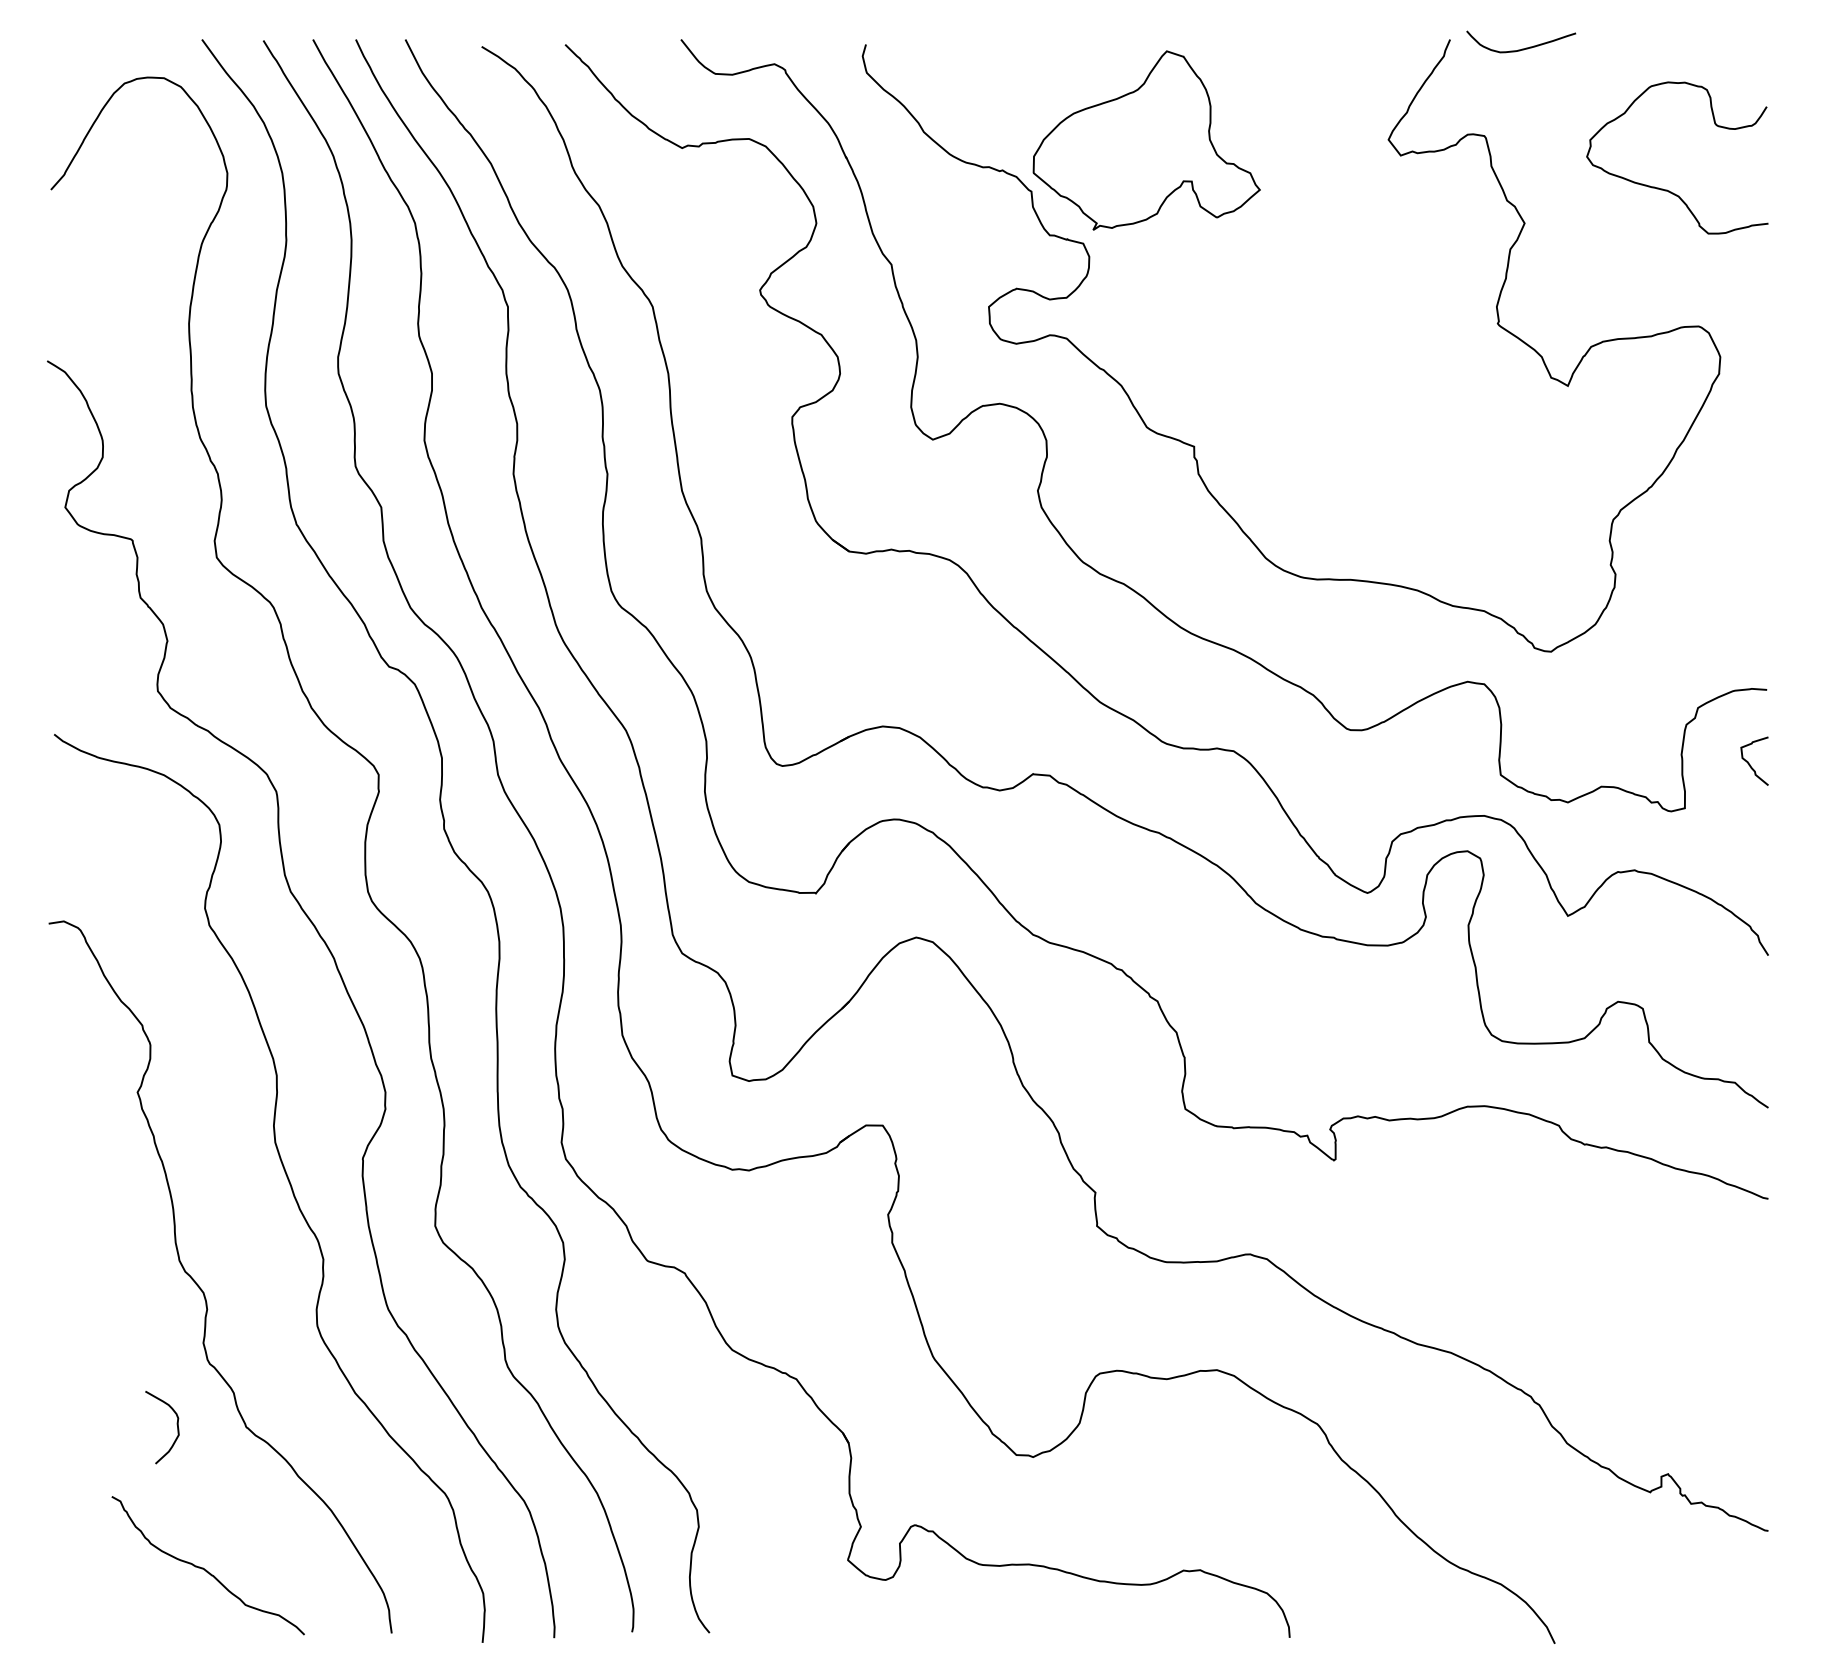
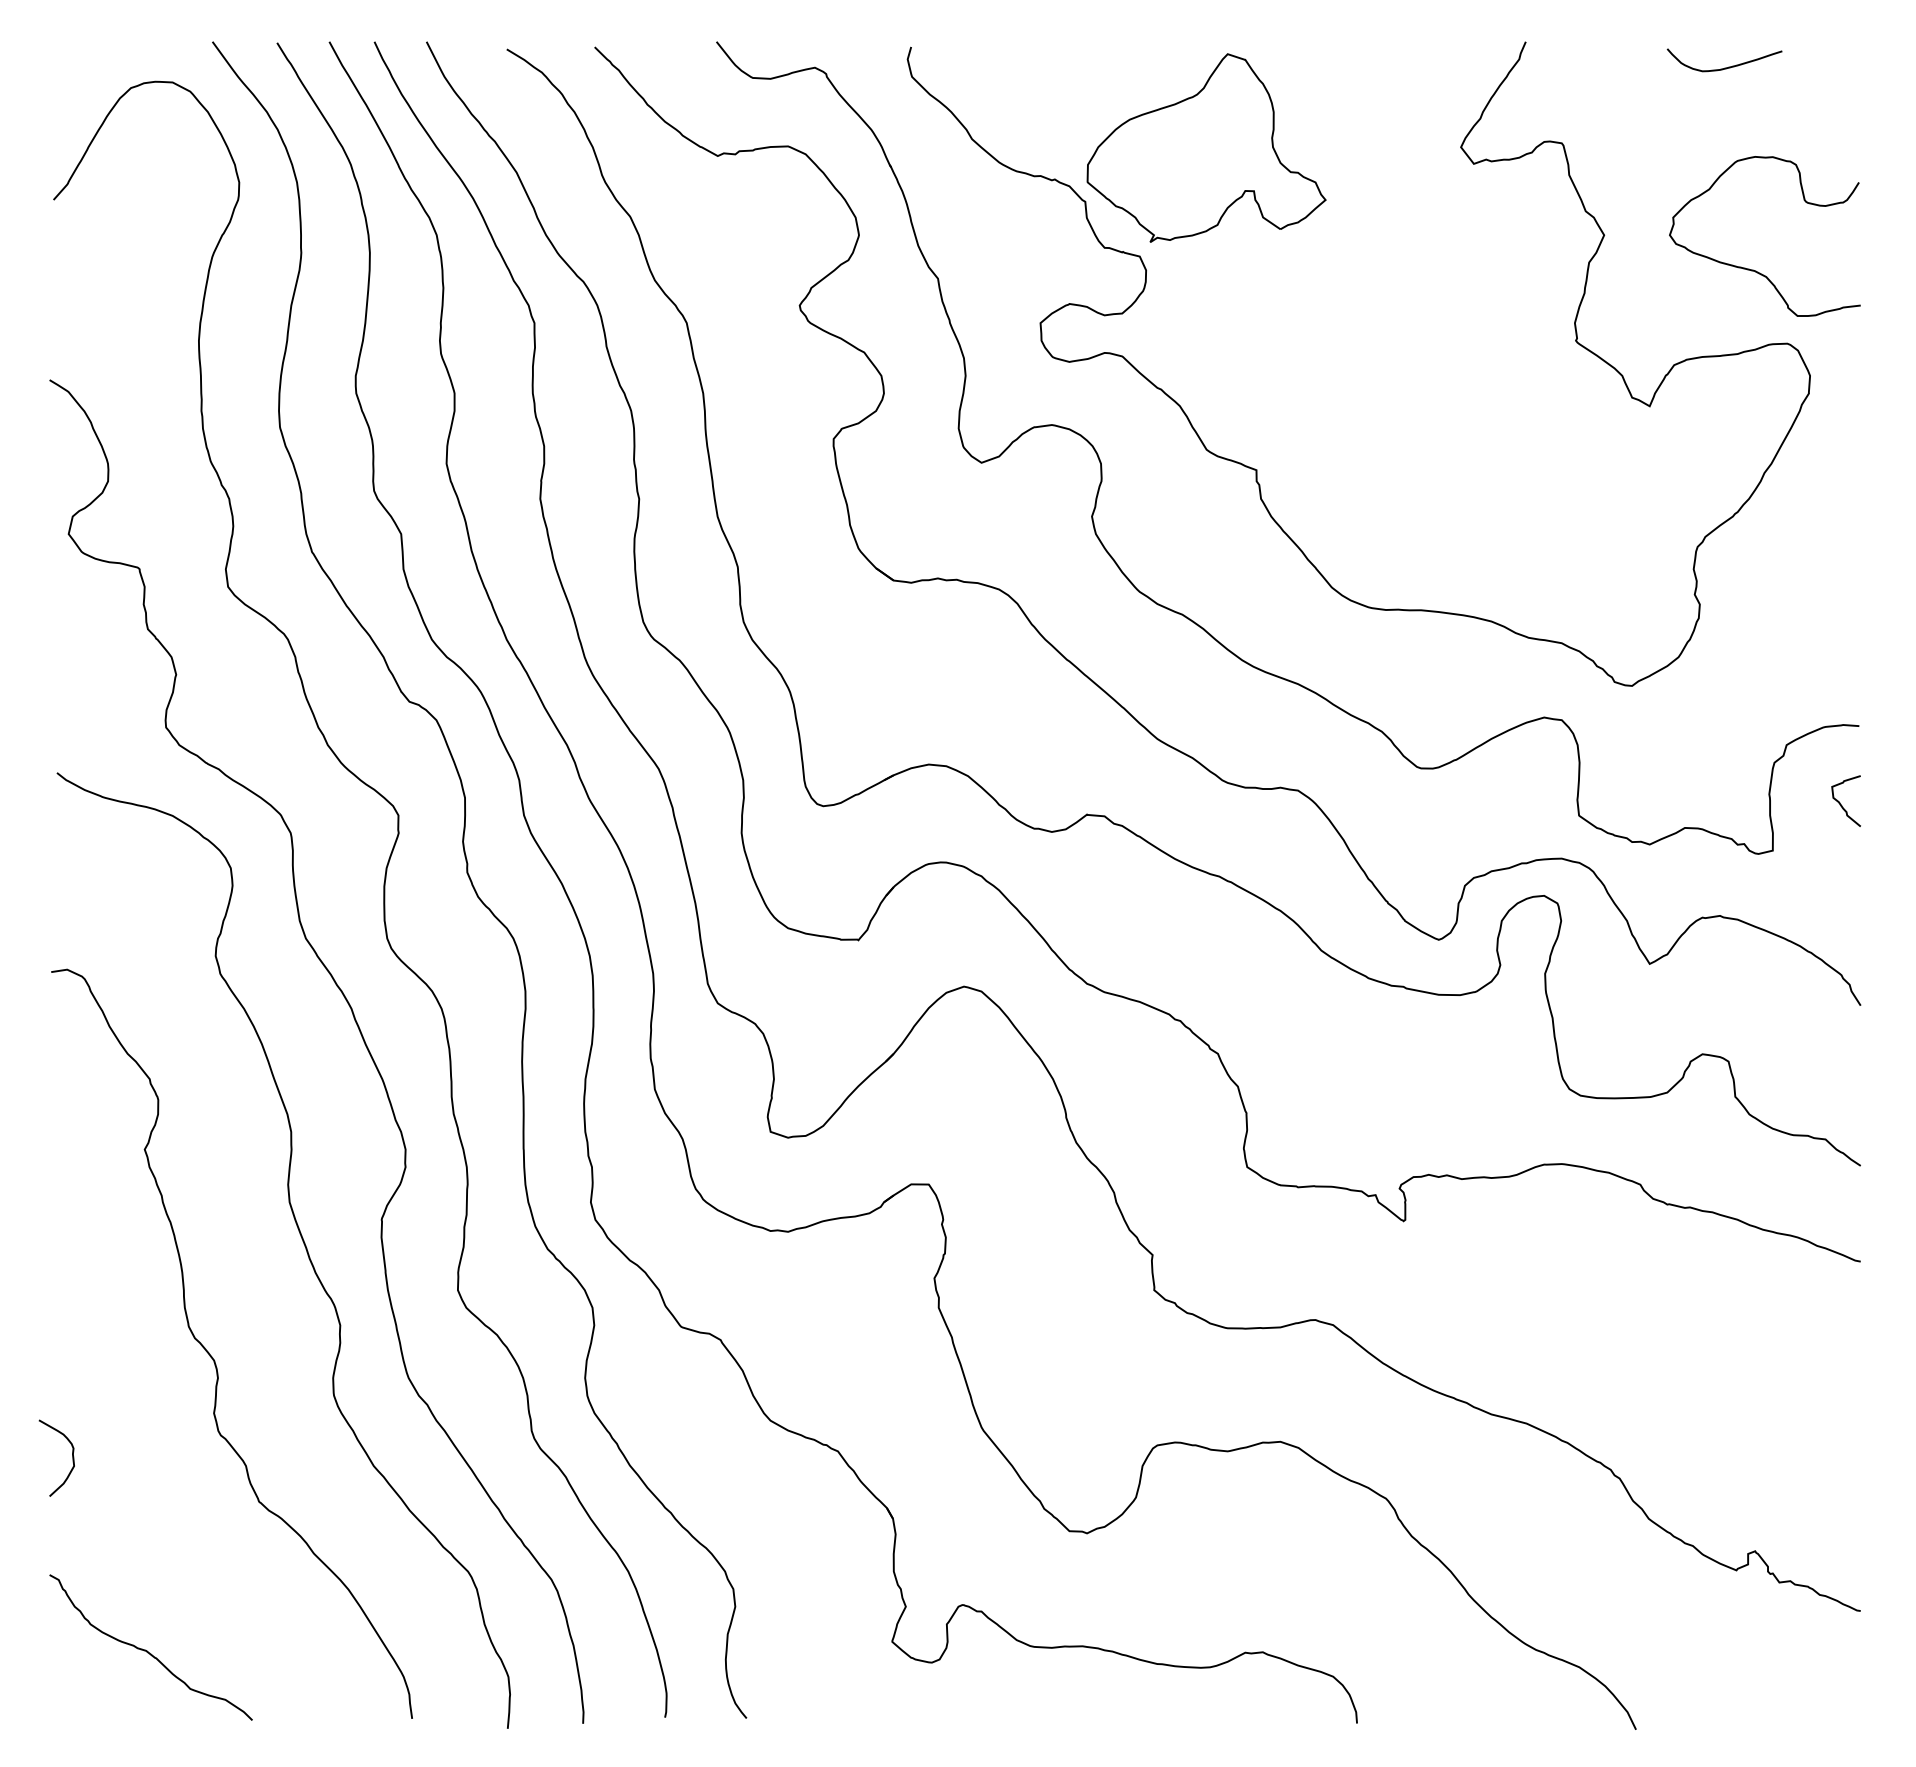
curve: (1521, 48) -> (1724, 67), moved
curve: (1666, 189) -> (1753, 269), moved
curve: (177, 1426) -> (72, 1457), moved
curve: (204, 1568) -> (147, 1650), moved

